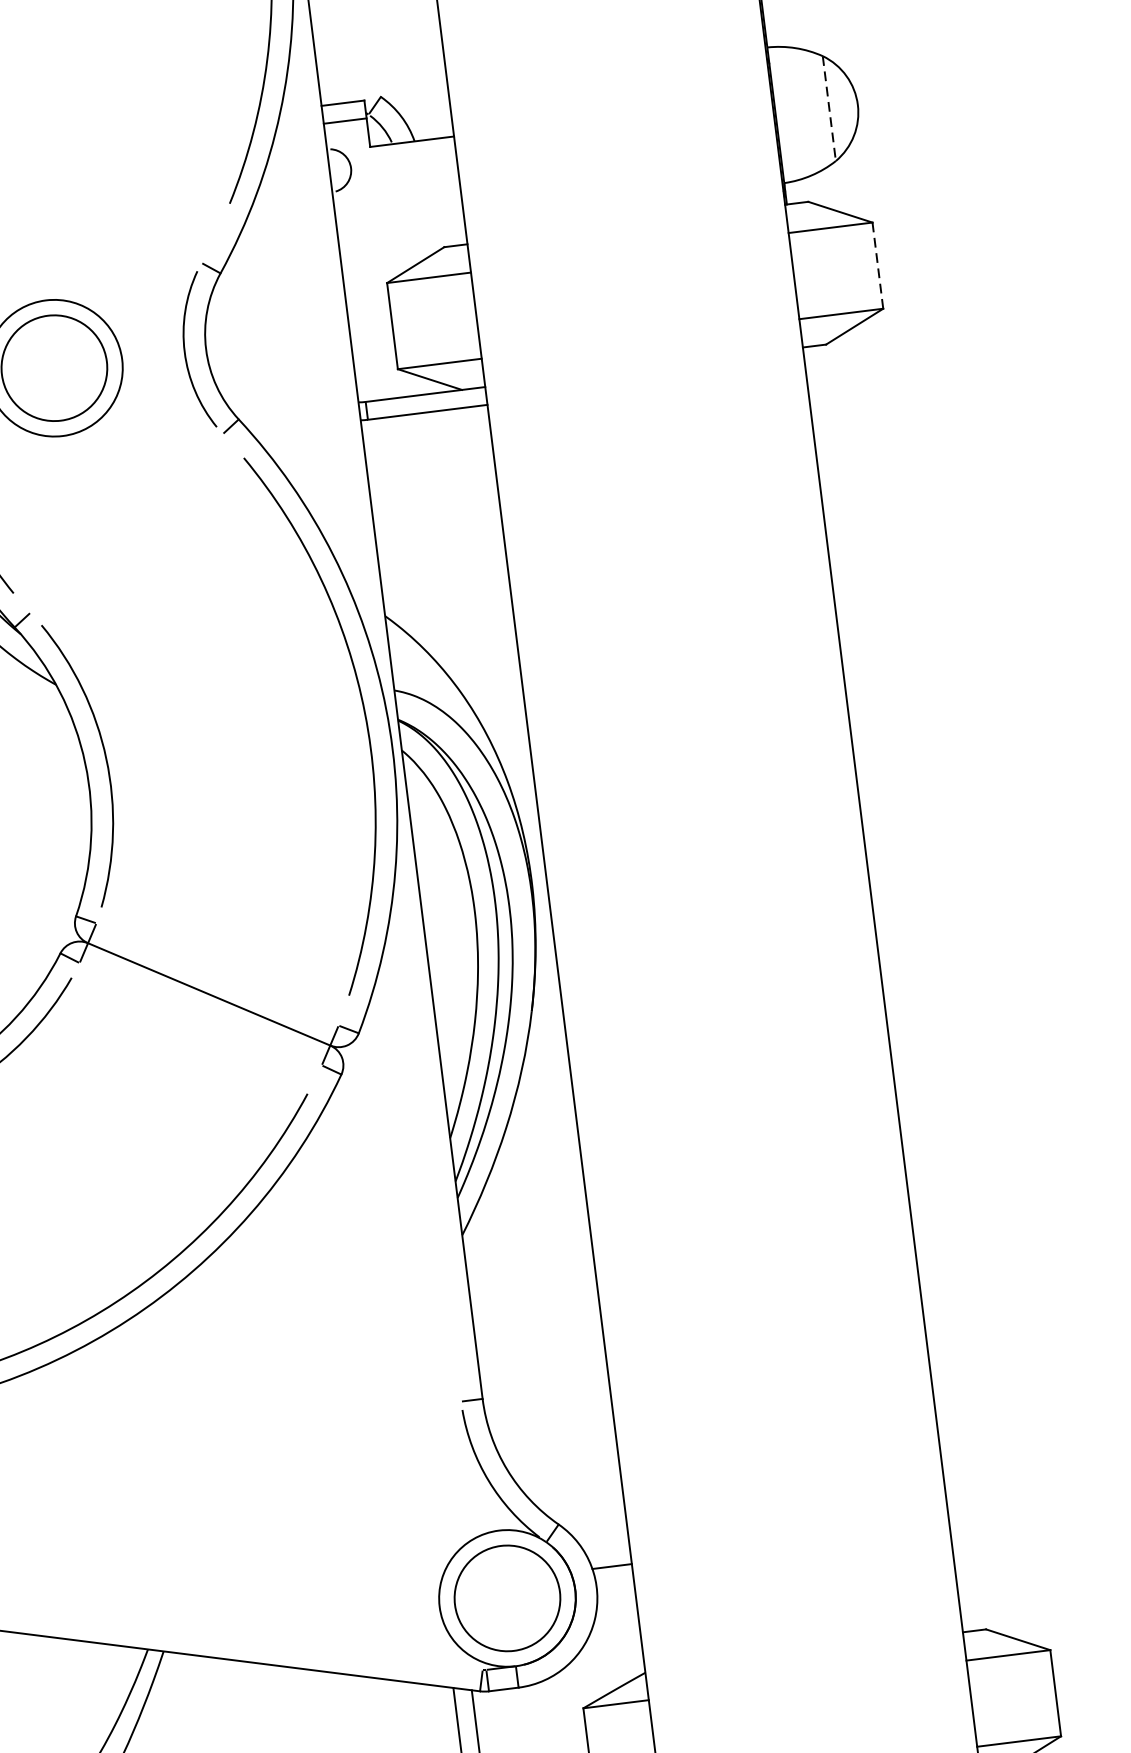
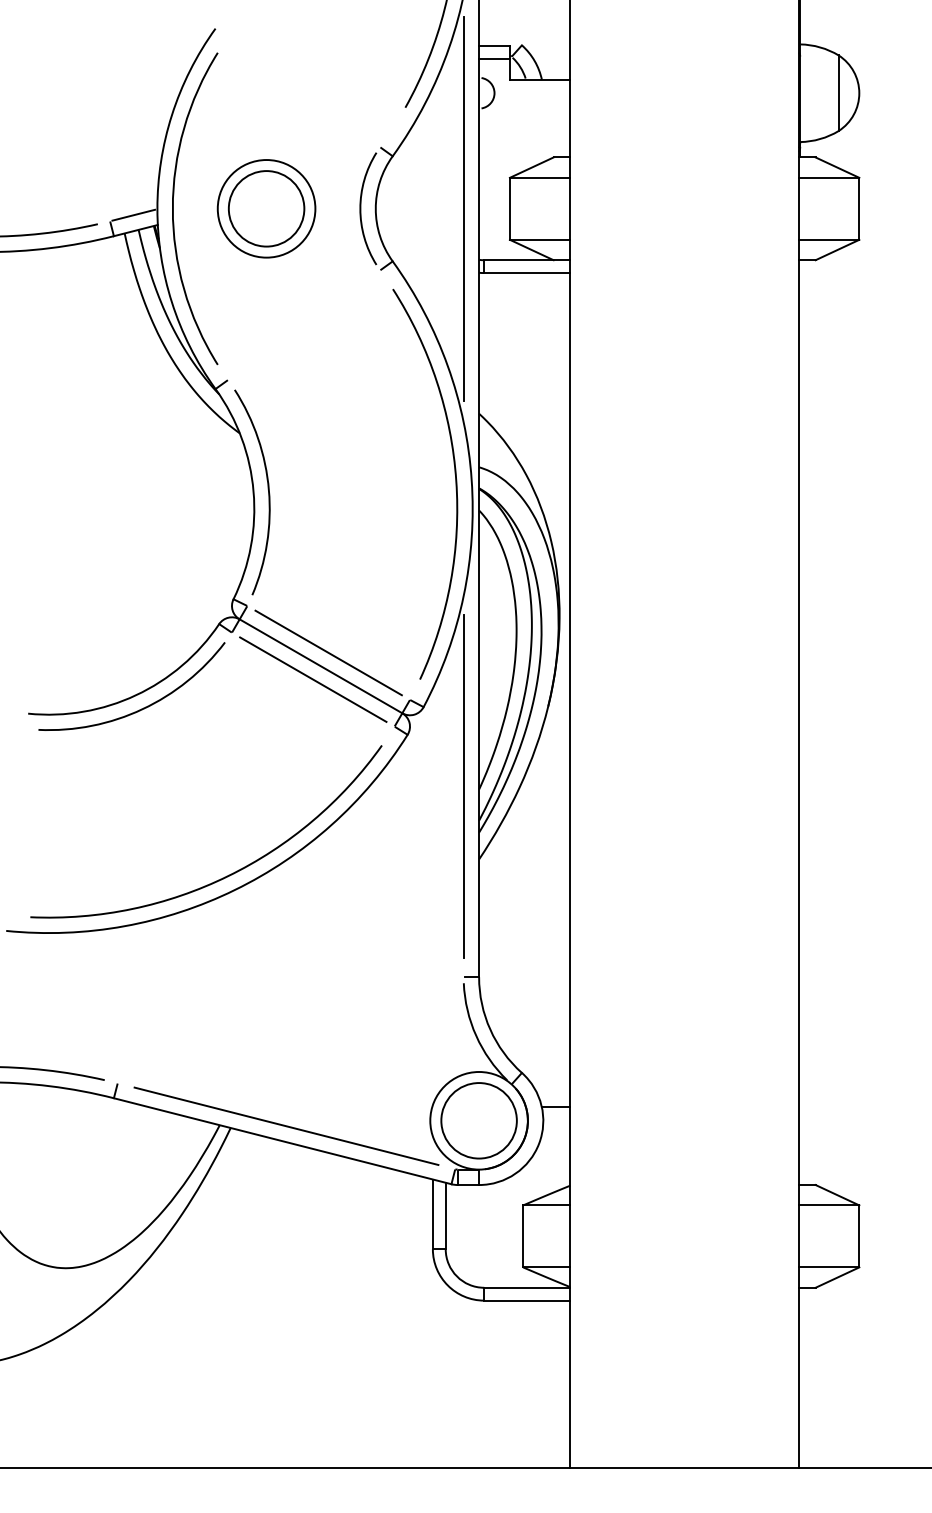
line: (829, 109) -> (838, 93), dashed -> solid
line: (878, 265) -> (859, 208), dashed -> solid
line: (327, 333) -> (463, 208), added
line: (217, 973) -> (328, 652), added
line: (201, 1013) -> (313, 679), added
line: (427, 1136) -> (463, 786), added
line: (240, 1638) -> (286, 1125), added

